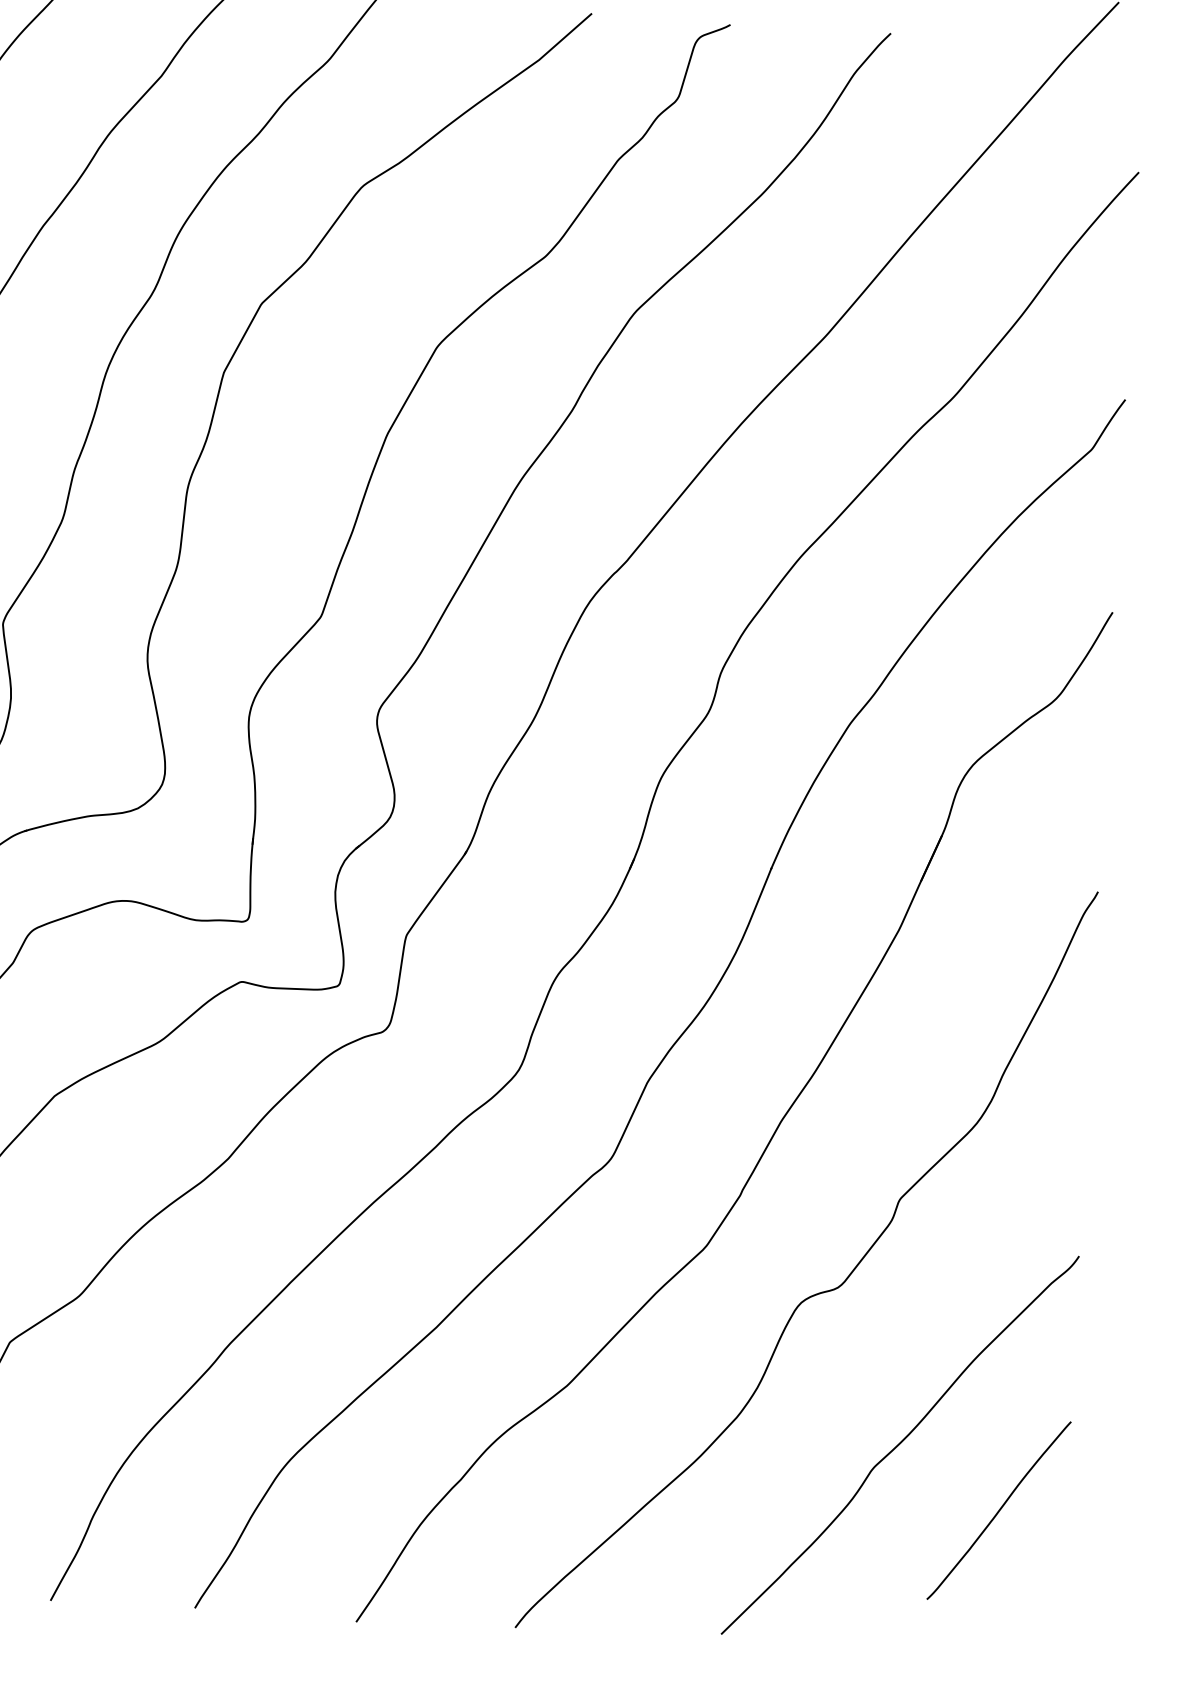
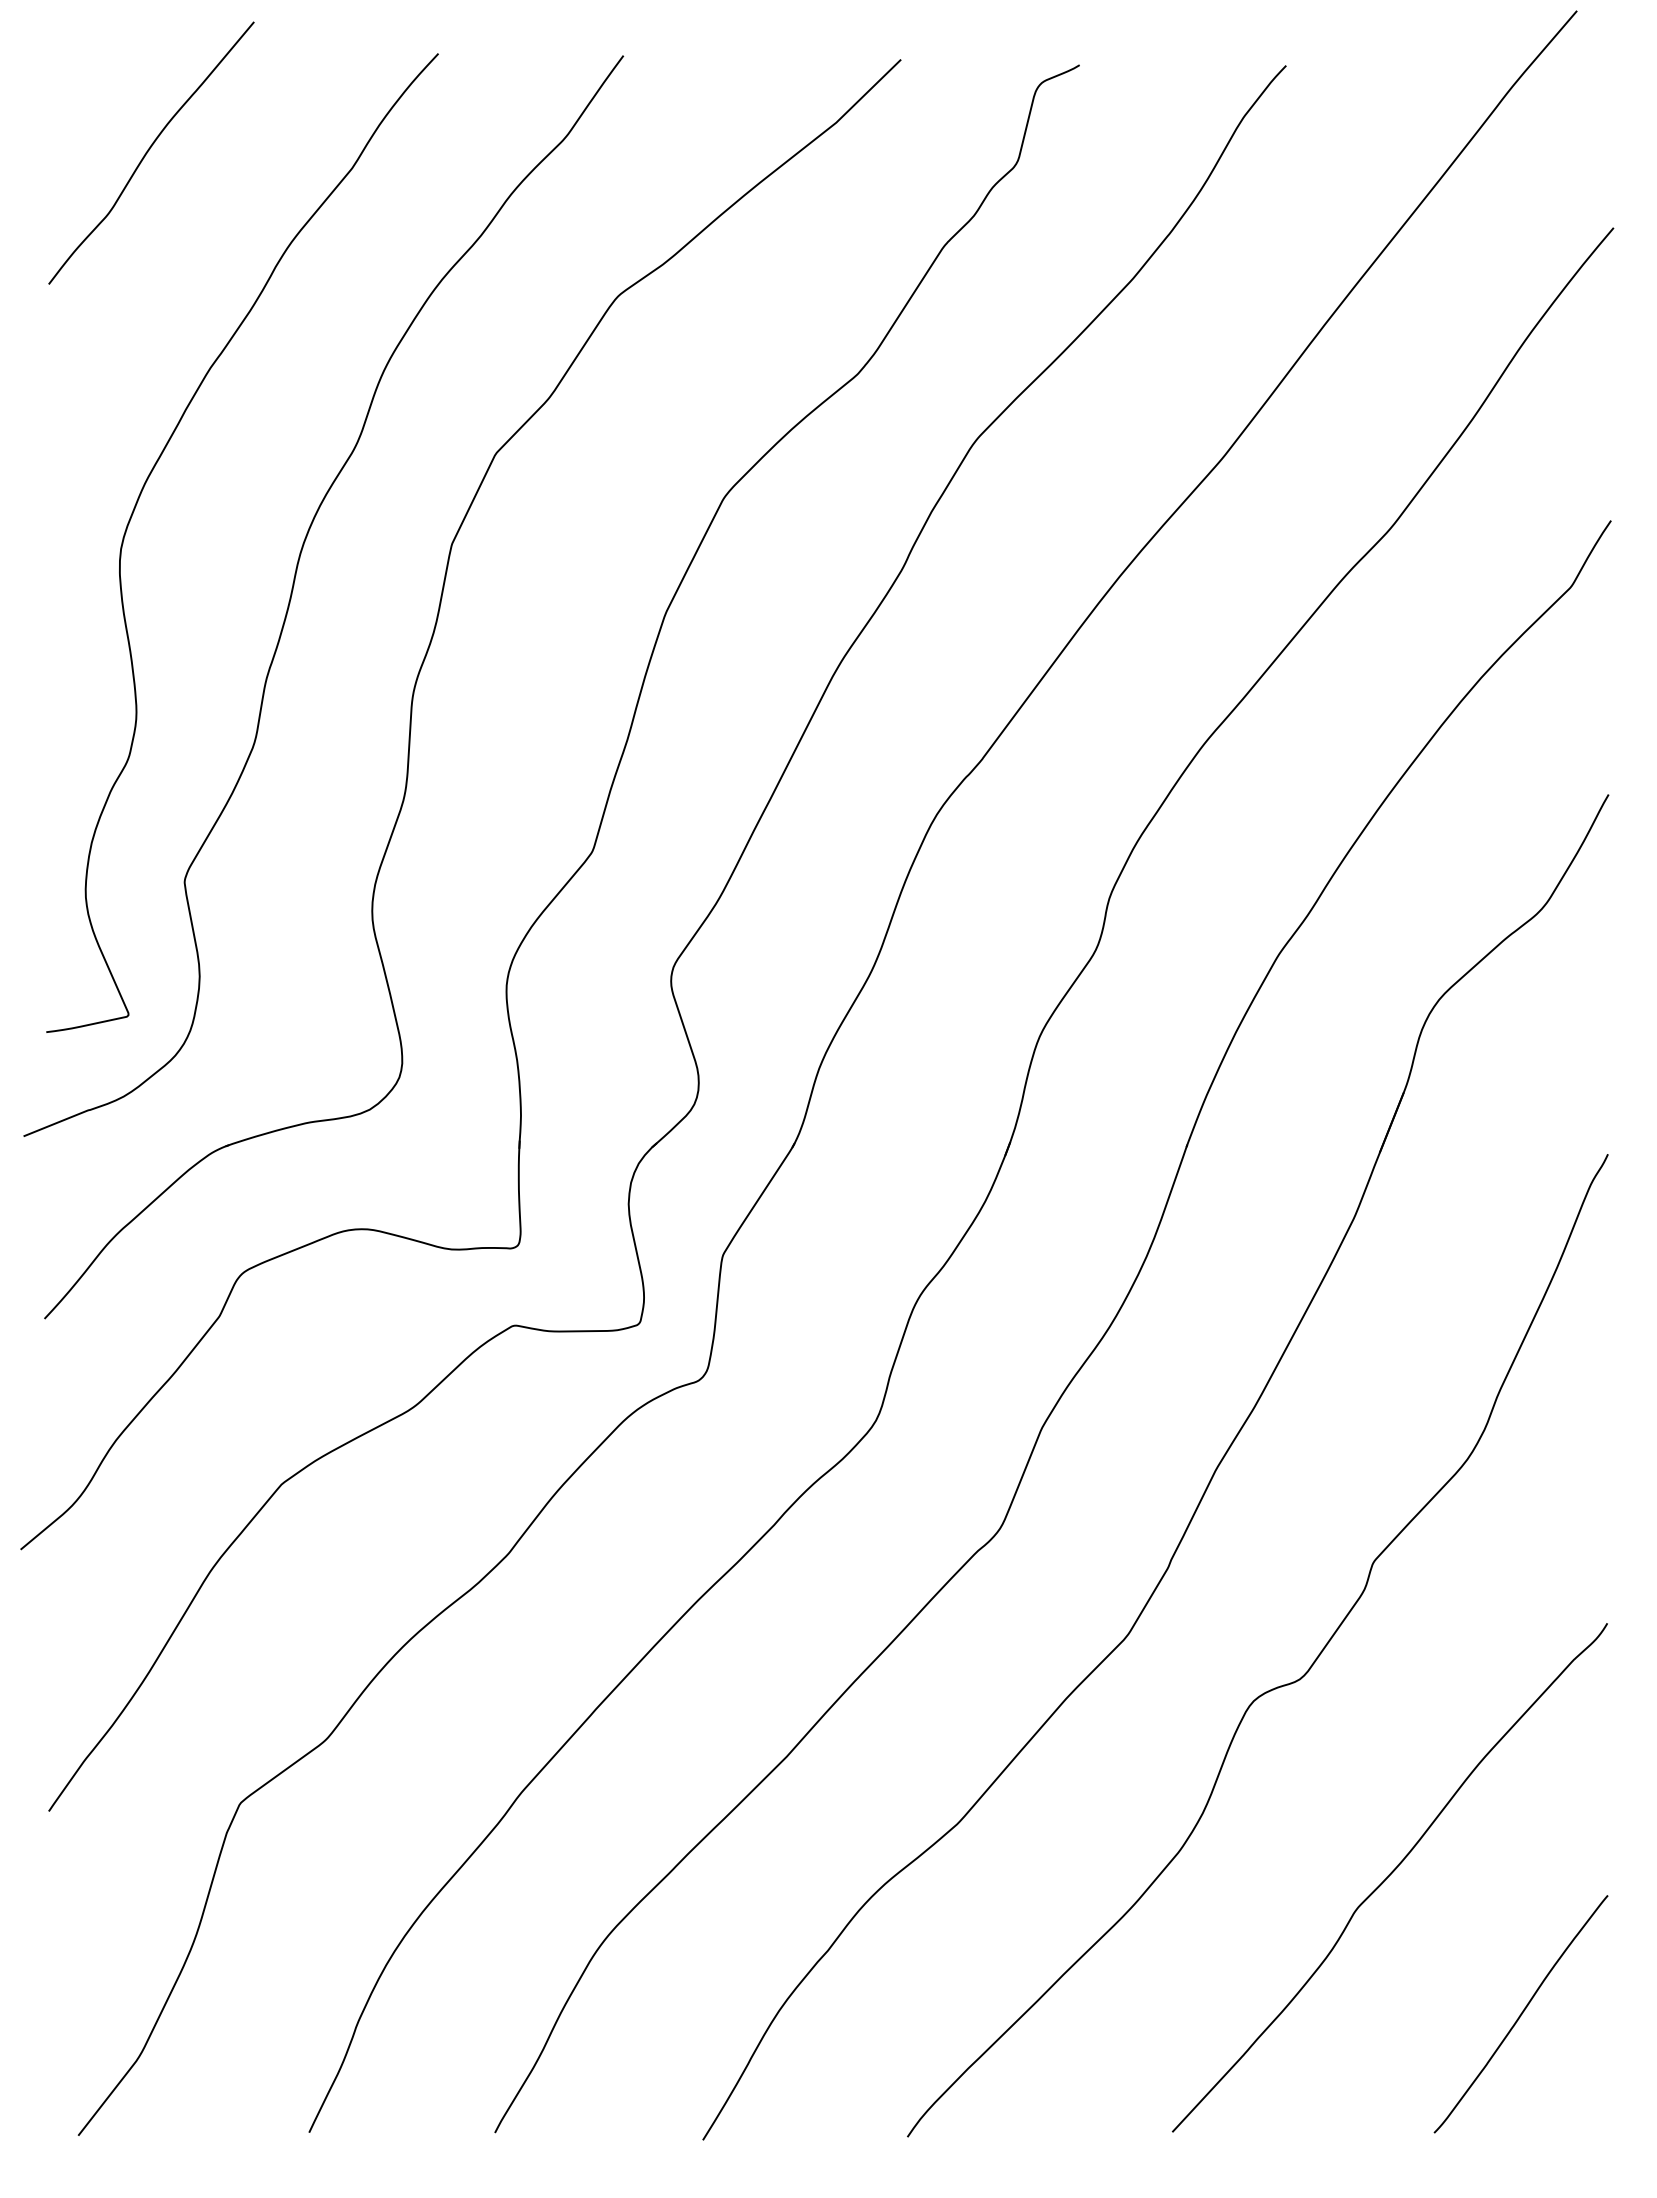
curve: (998, 1510) -> (1520, 2014), moved

